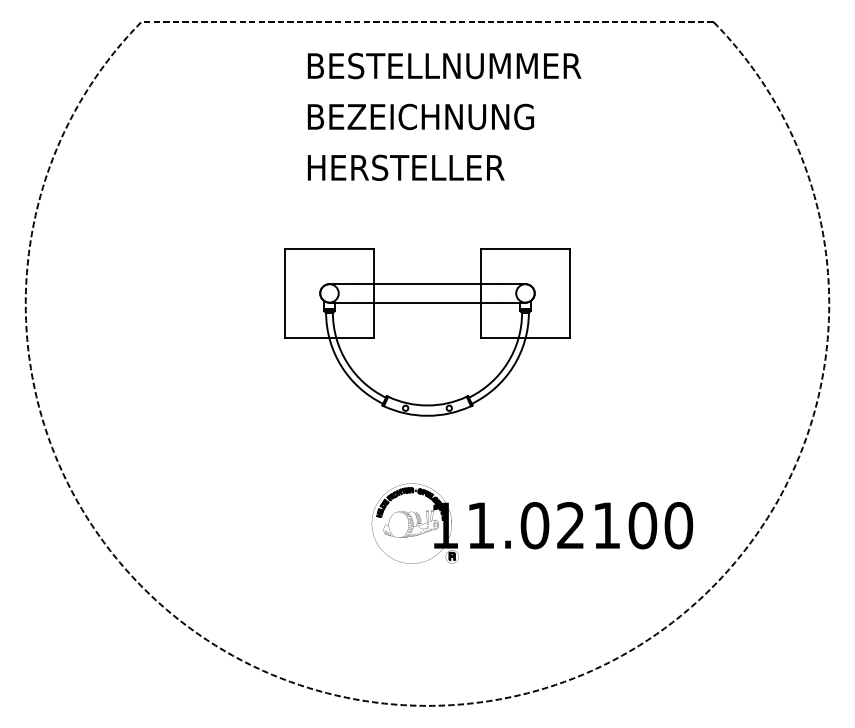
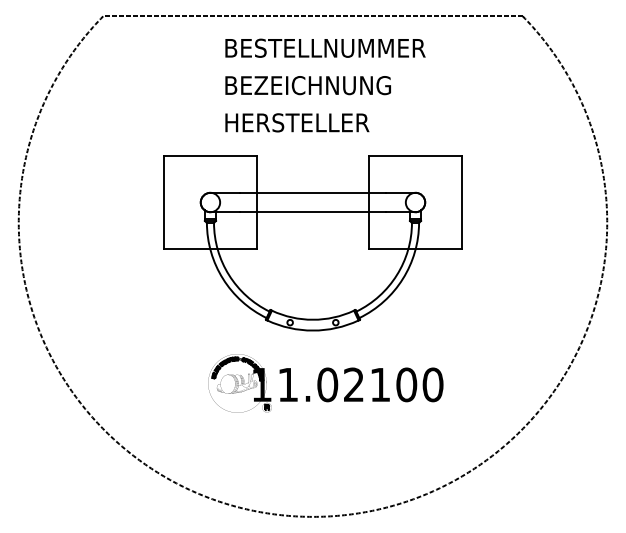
part: (426, 332) -> (312, 243), size x1.43
part: (531, 523) -> (325, 383), moved

